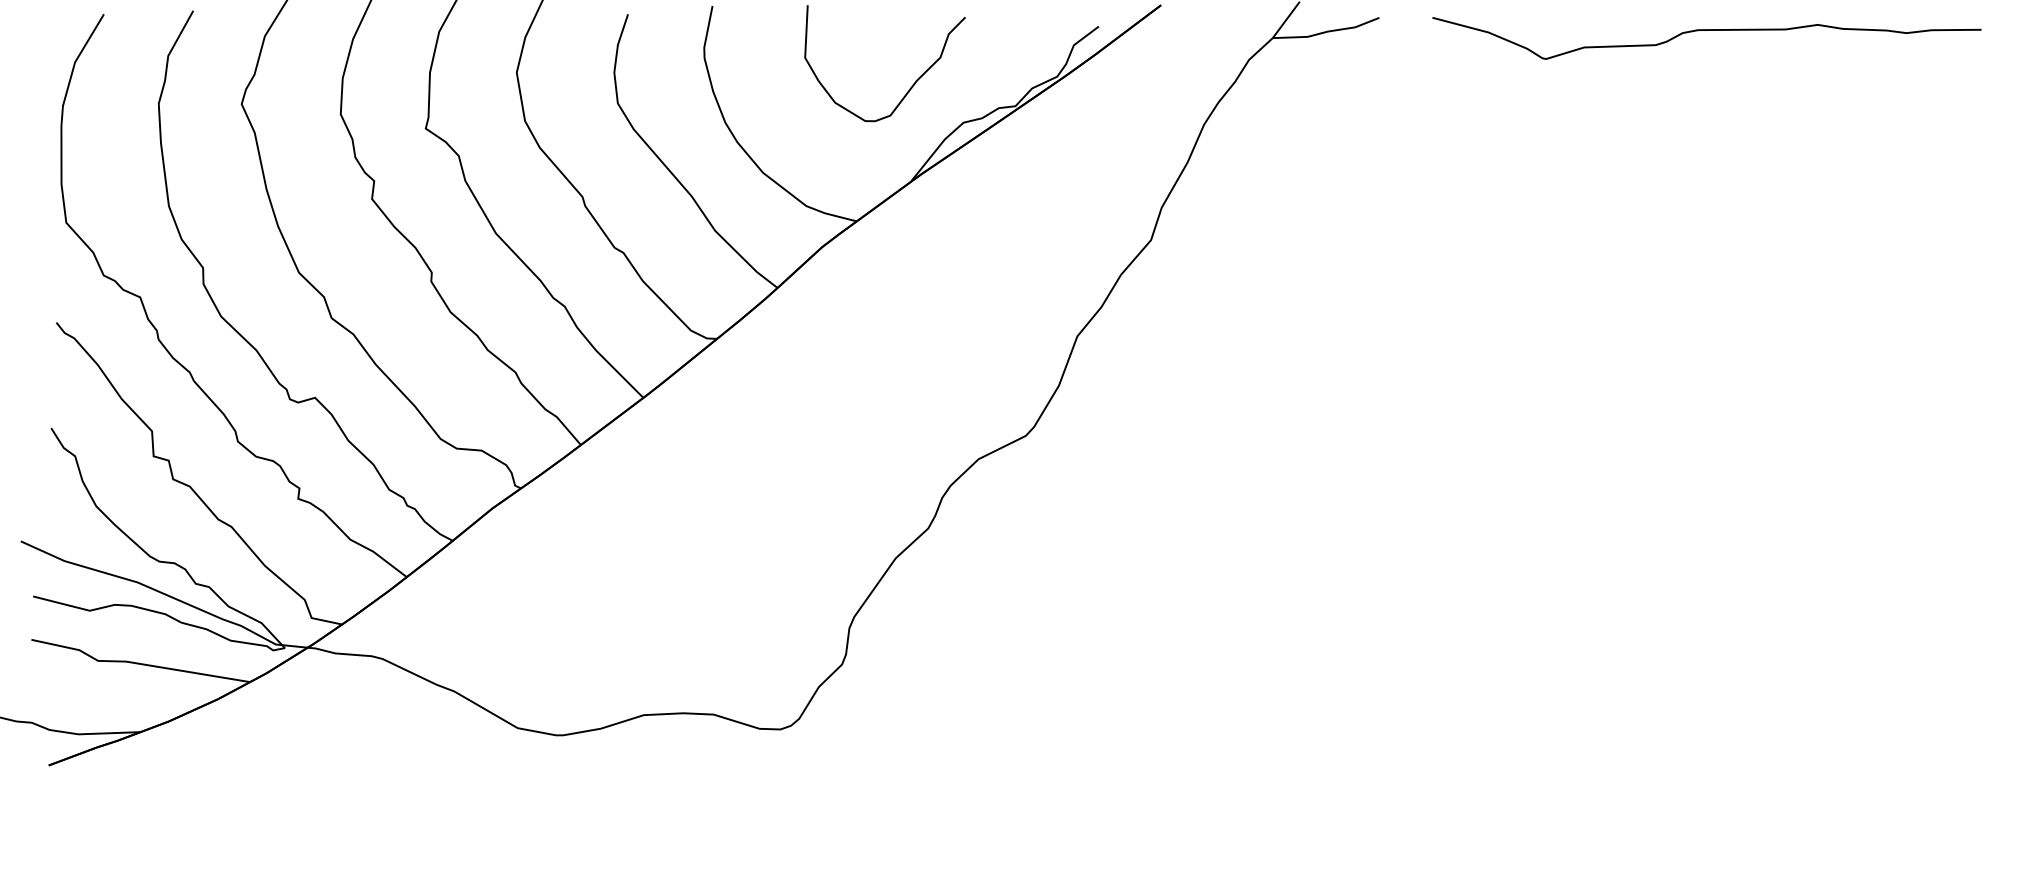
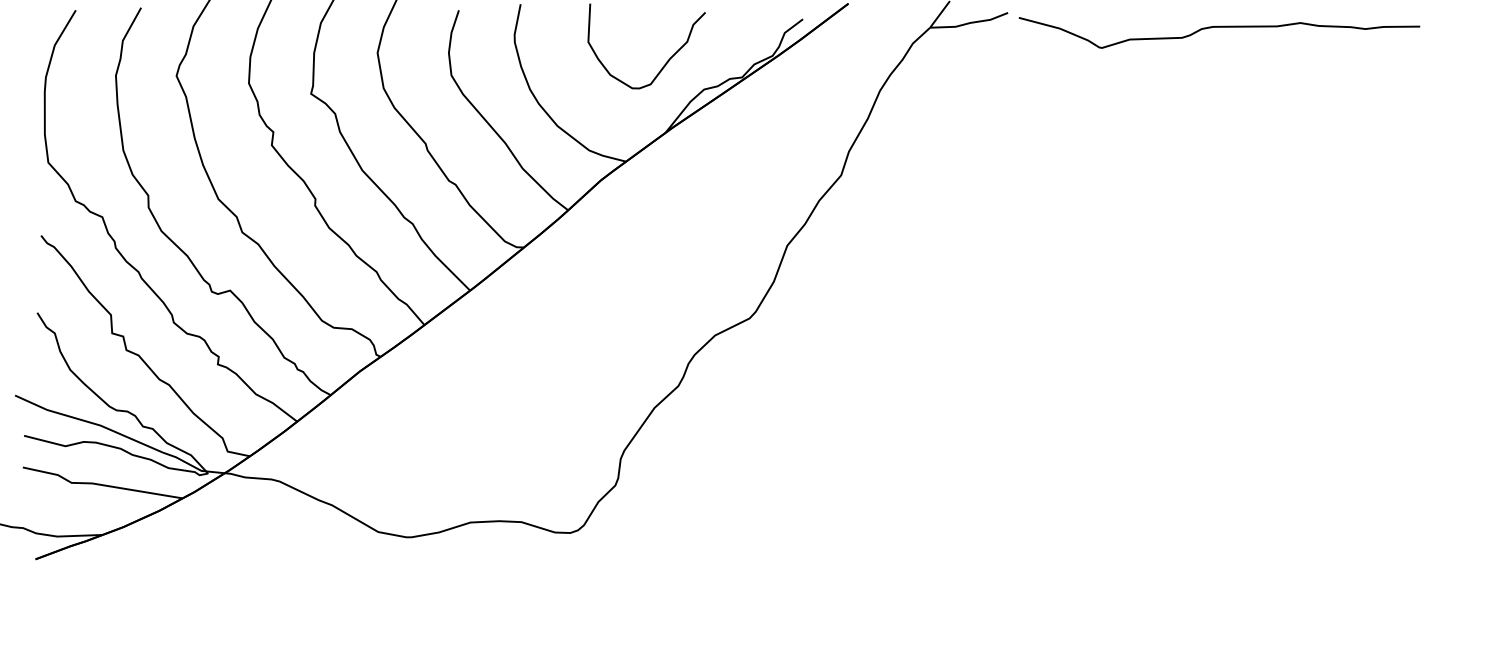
curve: (1706, 30) -> (1219, 27), moved

